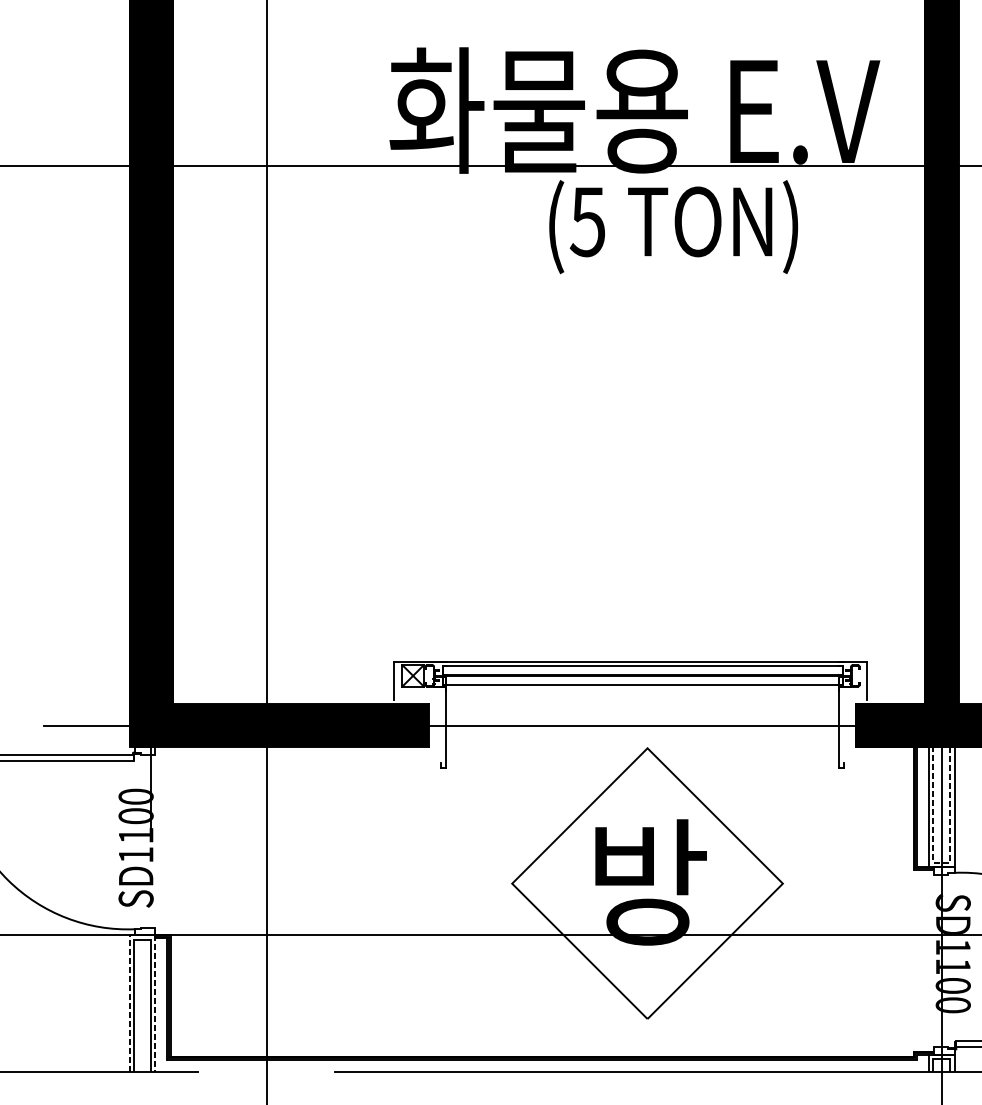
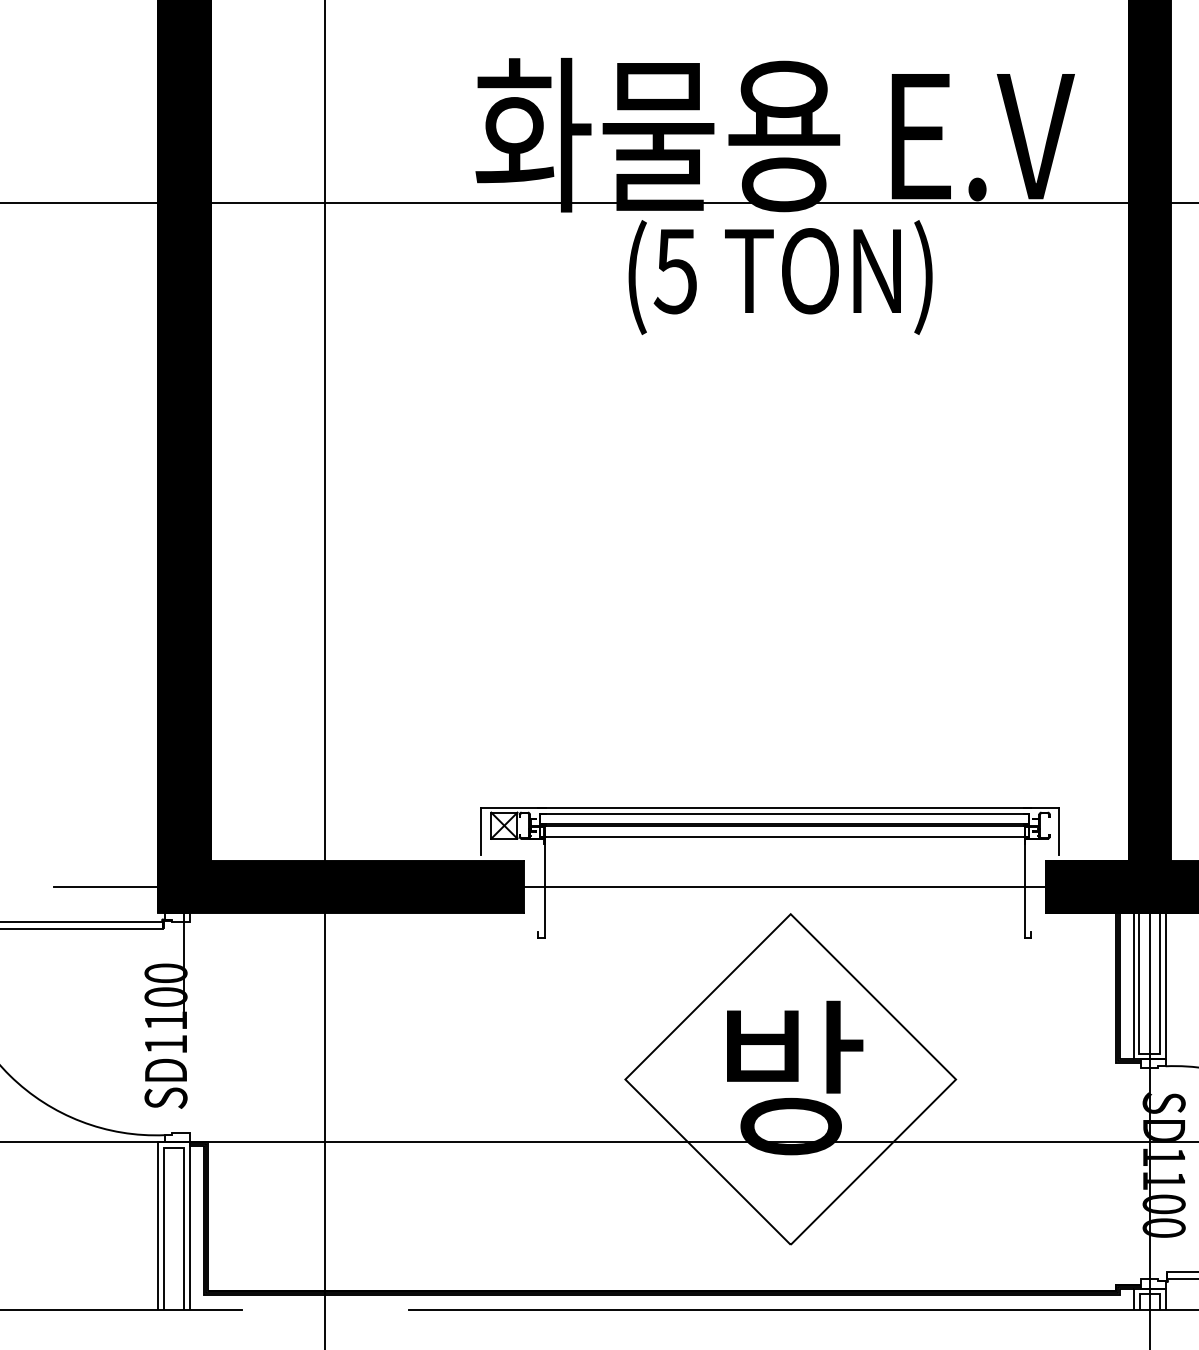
text: (673, 227) -> (780, 277), moved
line: (941, 862) -> (1149, 1053), dashed -> solid
line: (143, 935) -> (174, 1142), dashed -> solid

